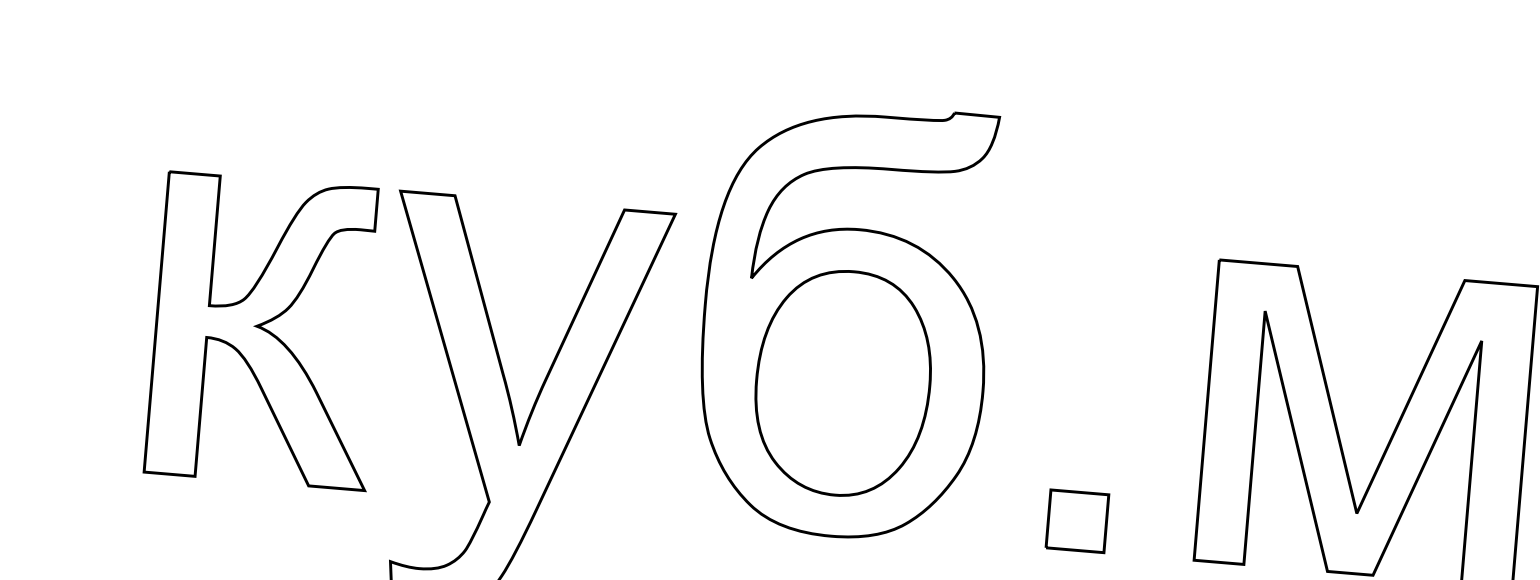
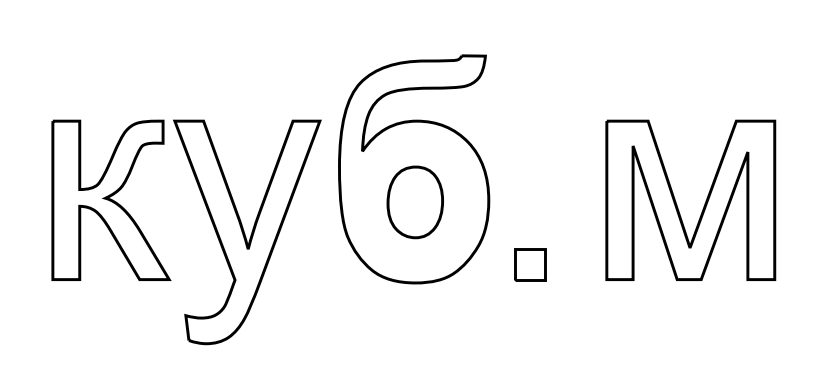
part: (843, 383) -> (415, 202), size x0.6
part: (1078, 521) -> (530, 264), moved

